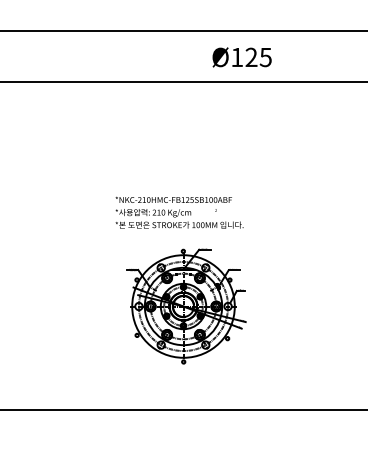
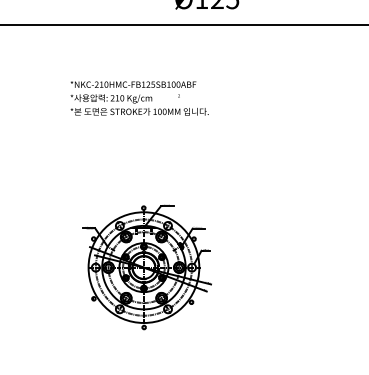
text: (179, 212) -> (139, 98), moved

